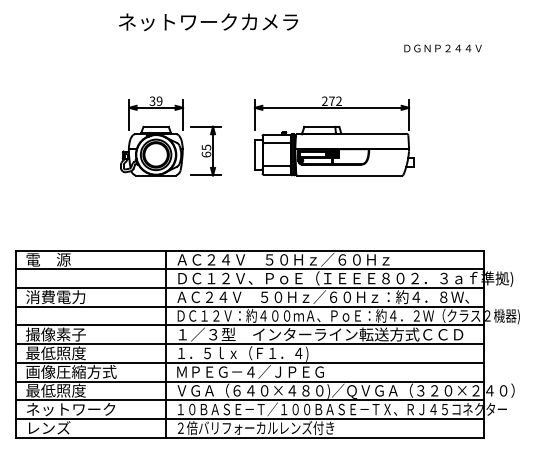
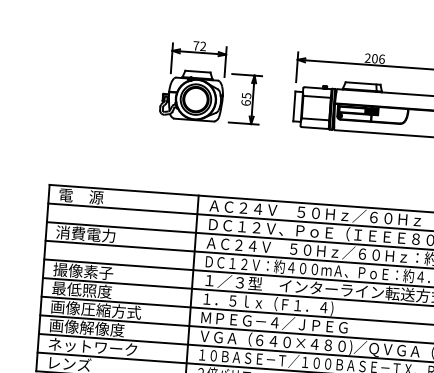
text: (155, 101) -> (199, 46), 39 -> 72
text: (335, 101) -> (378, 59), 272 -> 206
text: (63, 390) -> (86, 327), 最低照度 -> 画像解像度

